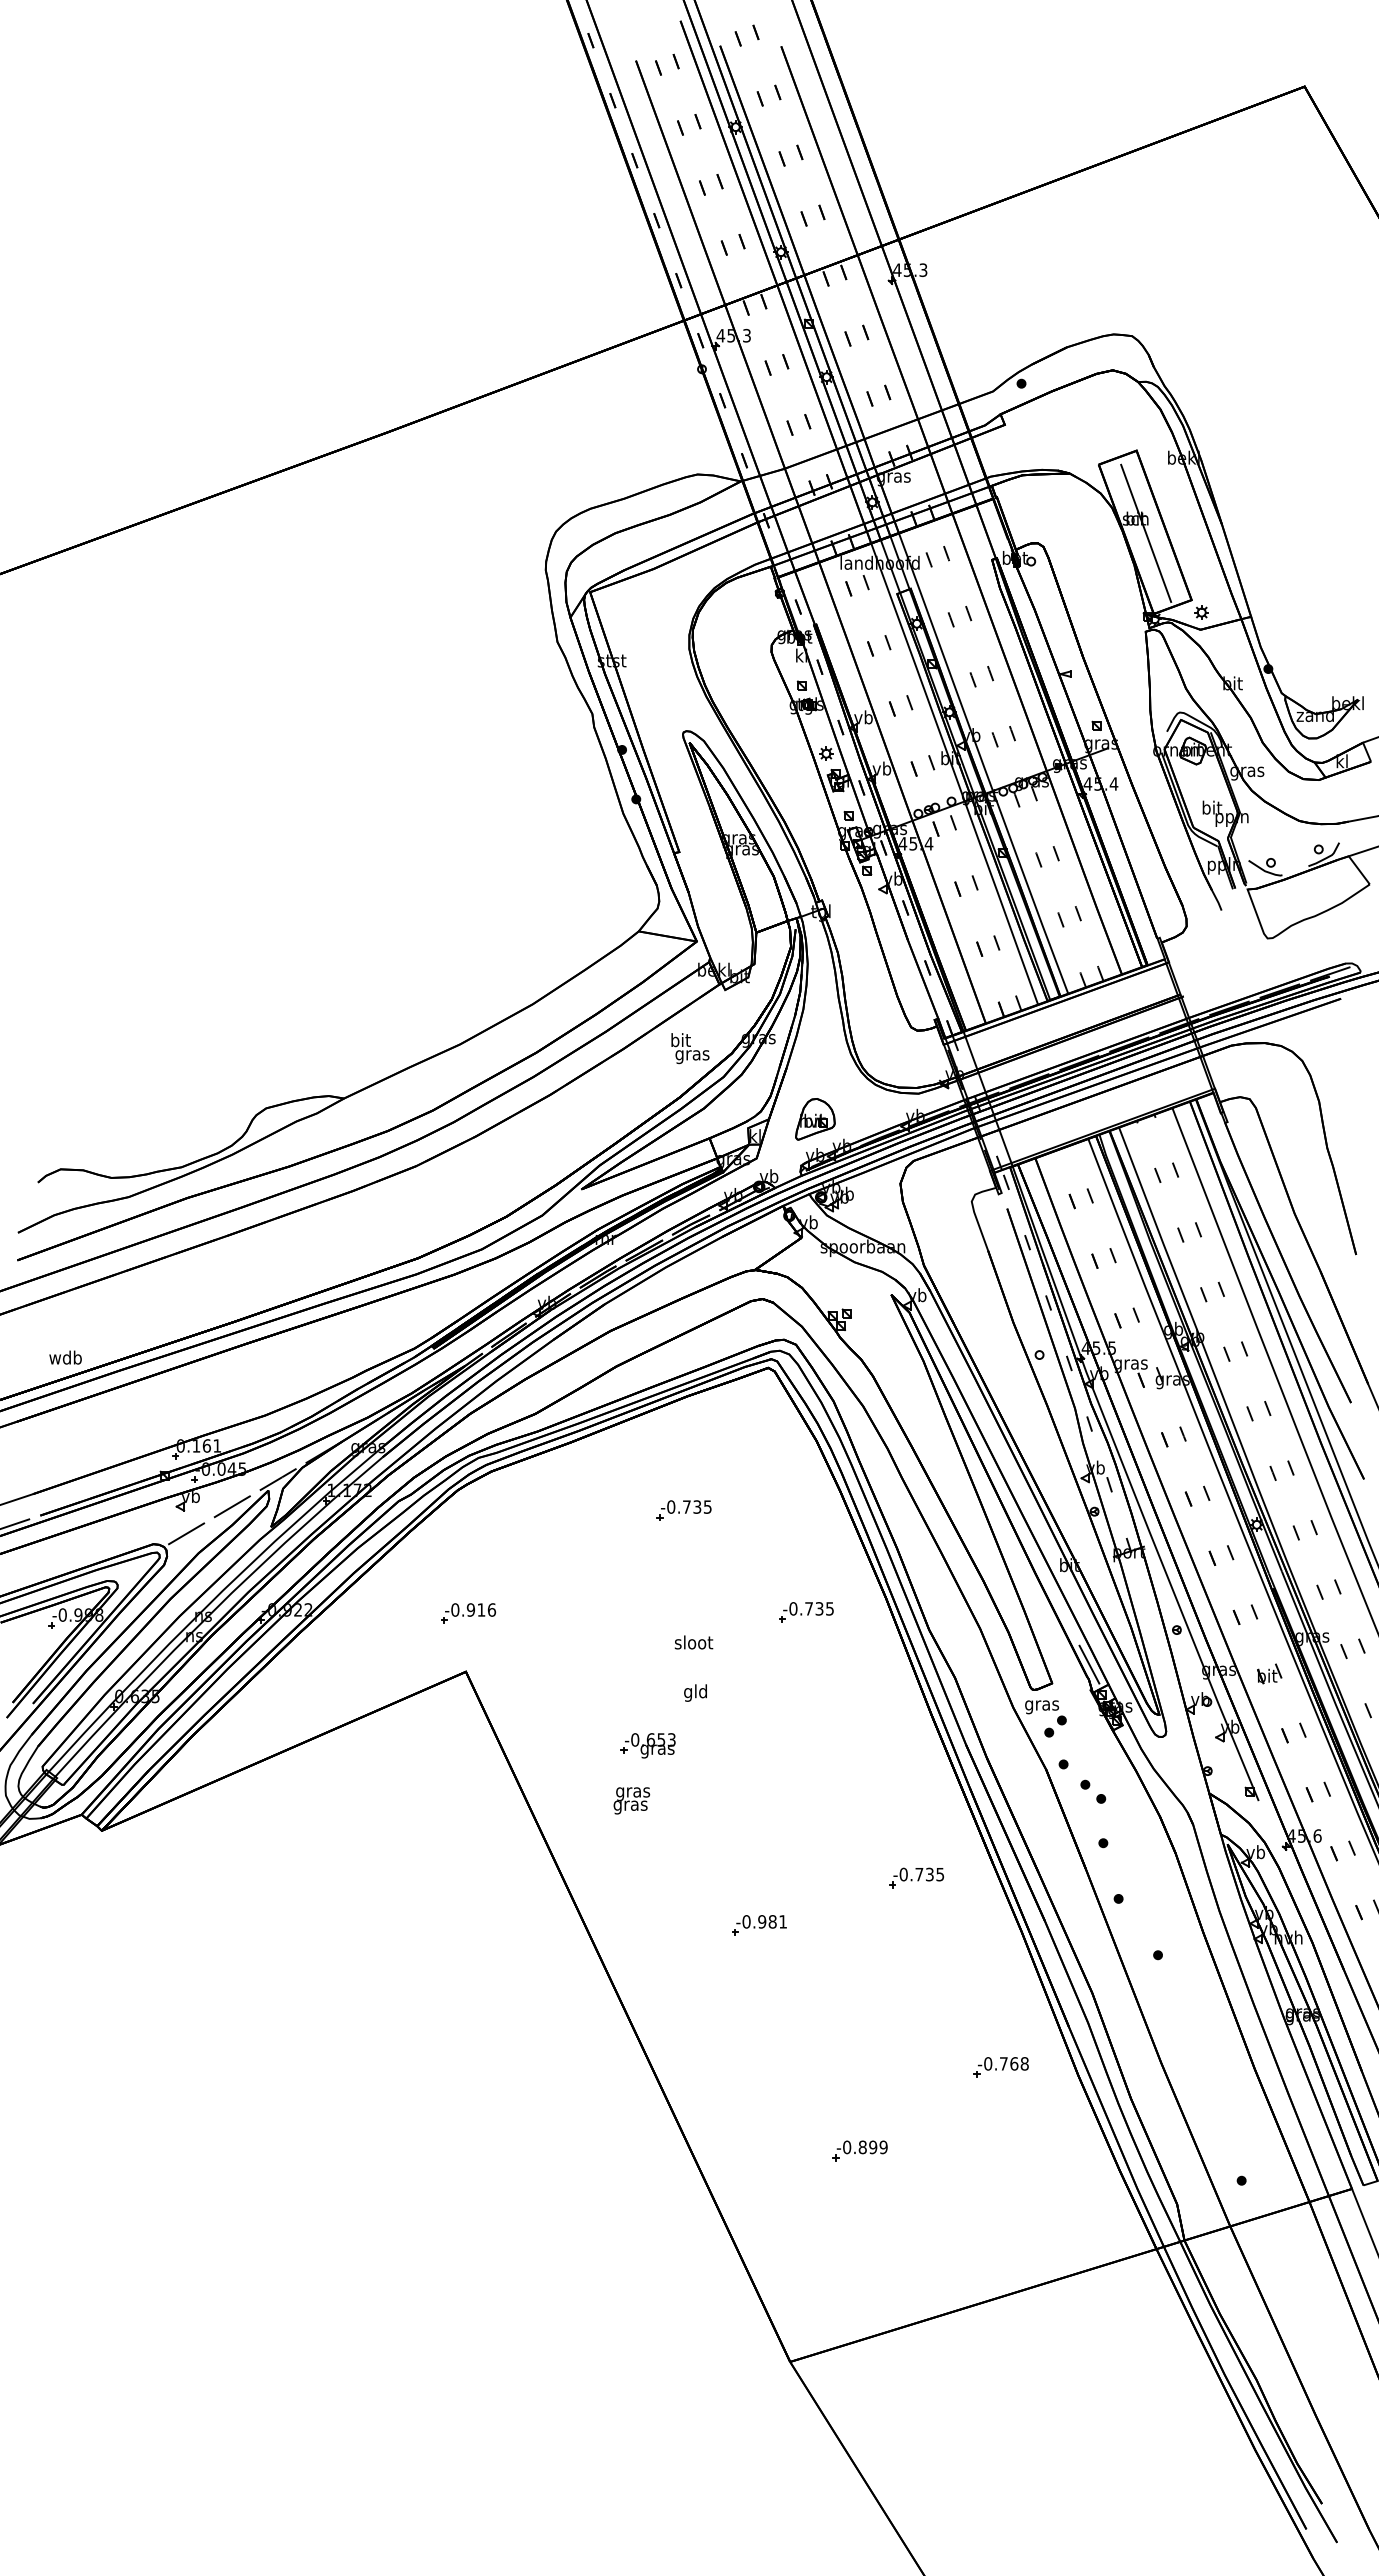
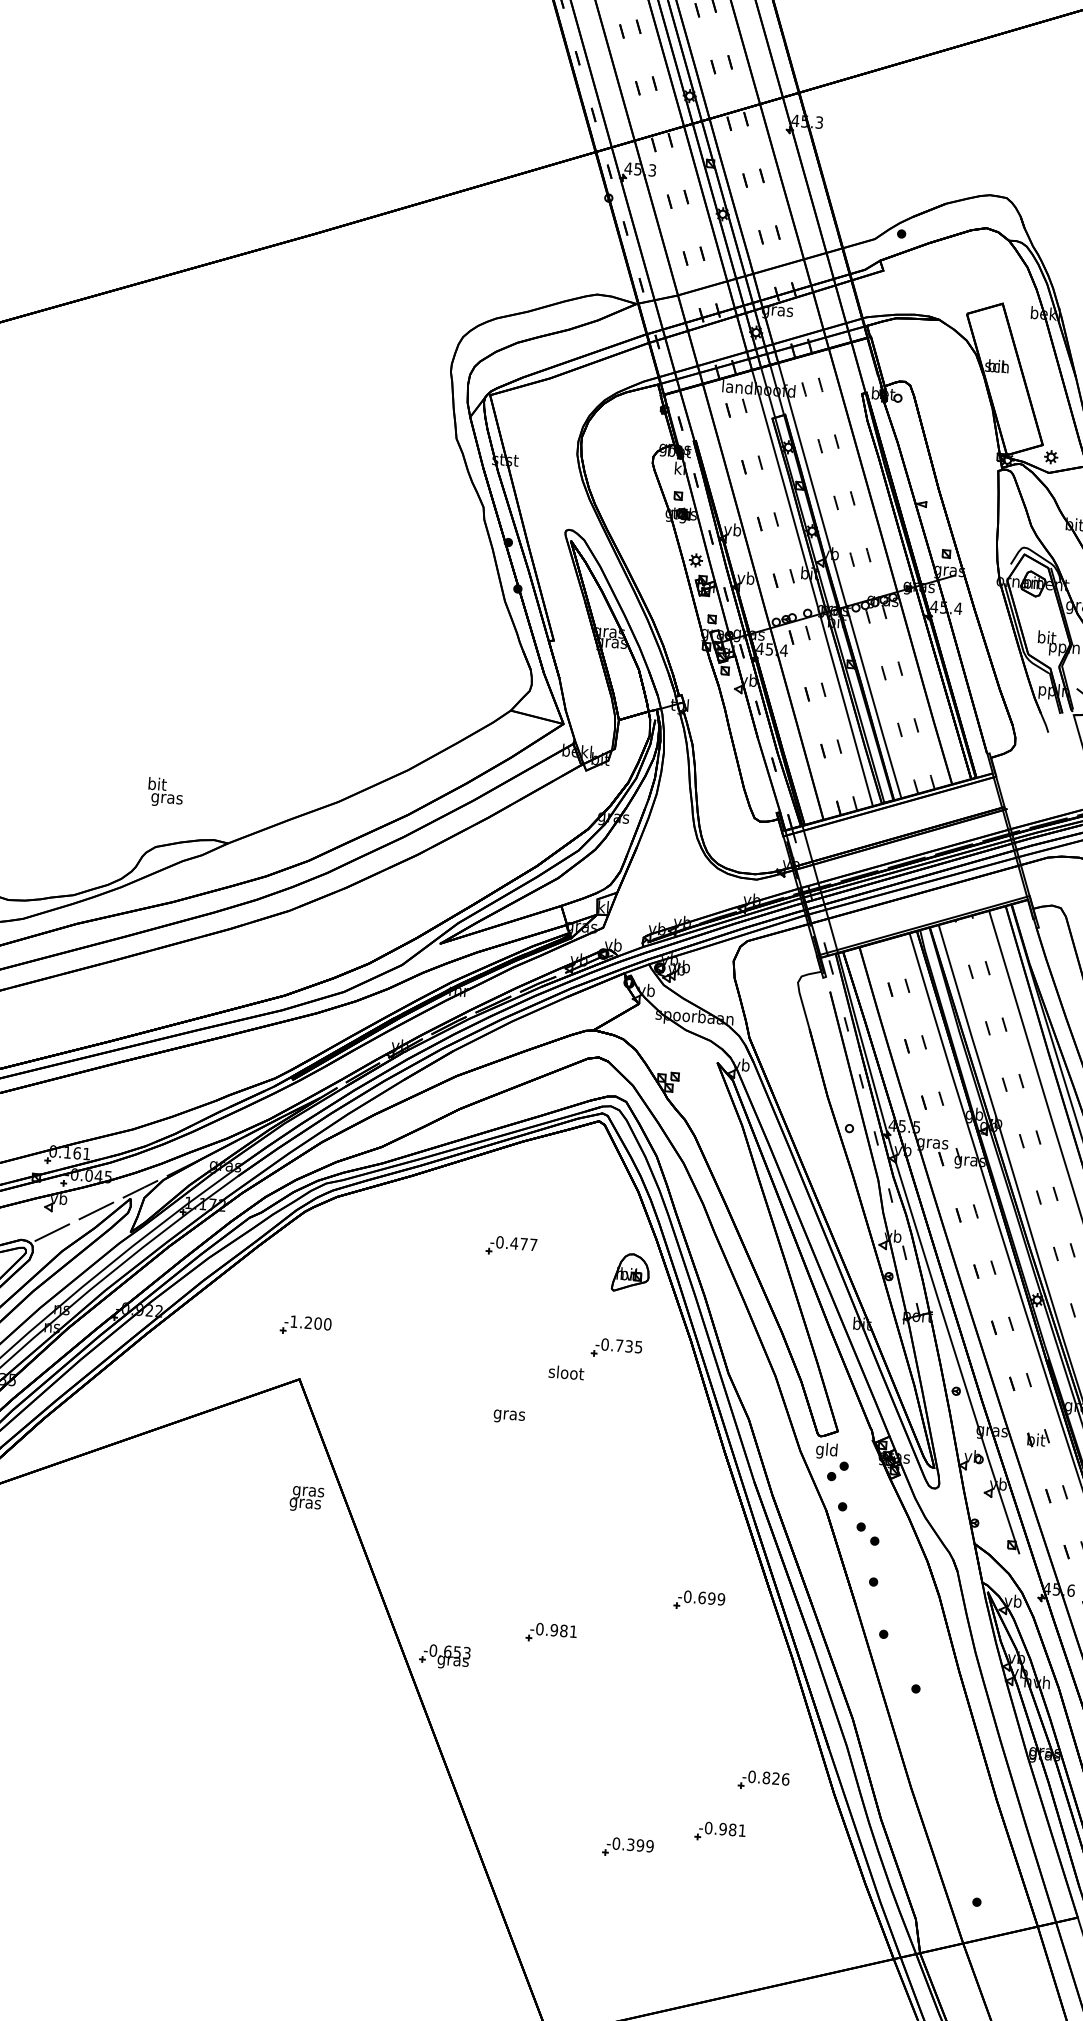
line: (1146, 532) -> (1006, 379), removed
text: (690, 1048) -> (165, 792), moved
part: (815, 1119) -> (631, 1273), moved
text: (696, 1506) -> (523, 1243), -0.735 -> -0.477
text: (473, 1609) -> (310, 1322), -0.916 -> -1.200
text: (693, 1642) -> (566, 1372), moved
line: (1089, 1664) -> (873, 1416), removed
text: (695, 1692) -> (509, 1414), gld -> gras
text: (1042, 1705) -> (827, 1451), gras -> gld
part: (647, 1745) -> (444, 1656), moved
text: (631, 1800) -> (306, 1498), moved
text: (929, 1874) -> (711, 1598), -0.735 -> -0.699
text: (1013, 2063) -> (775, 1778), -0.768 -> -0.826
part: (958, 2126) -> (720, 1832), added
text: (862, 2147) -> (630, 1844), -0.899 -> -0.399

